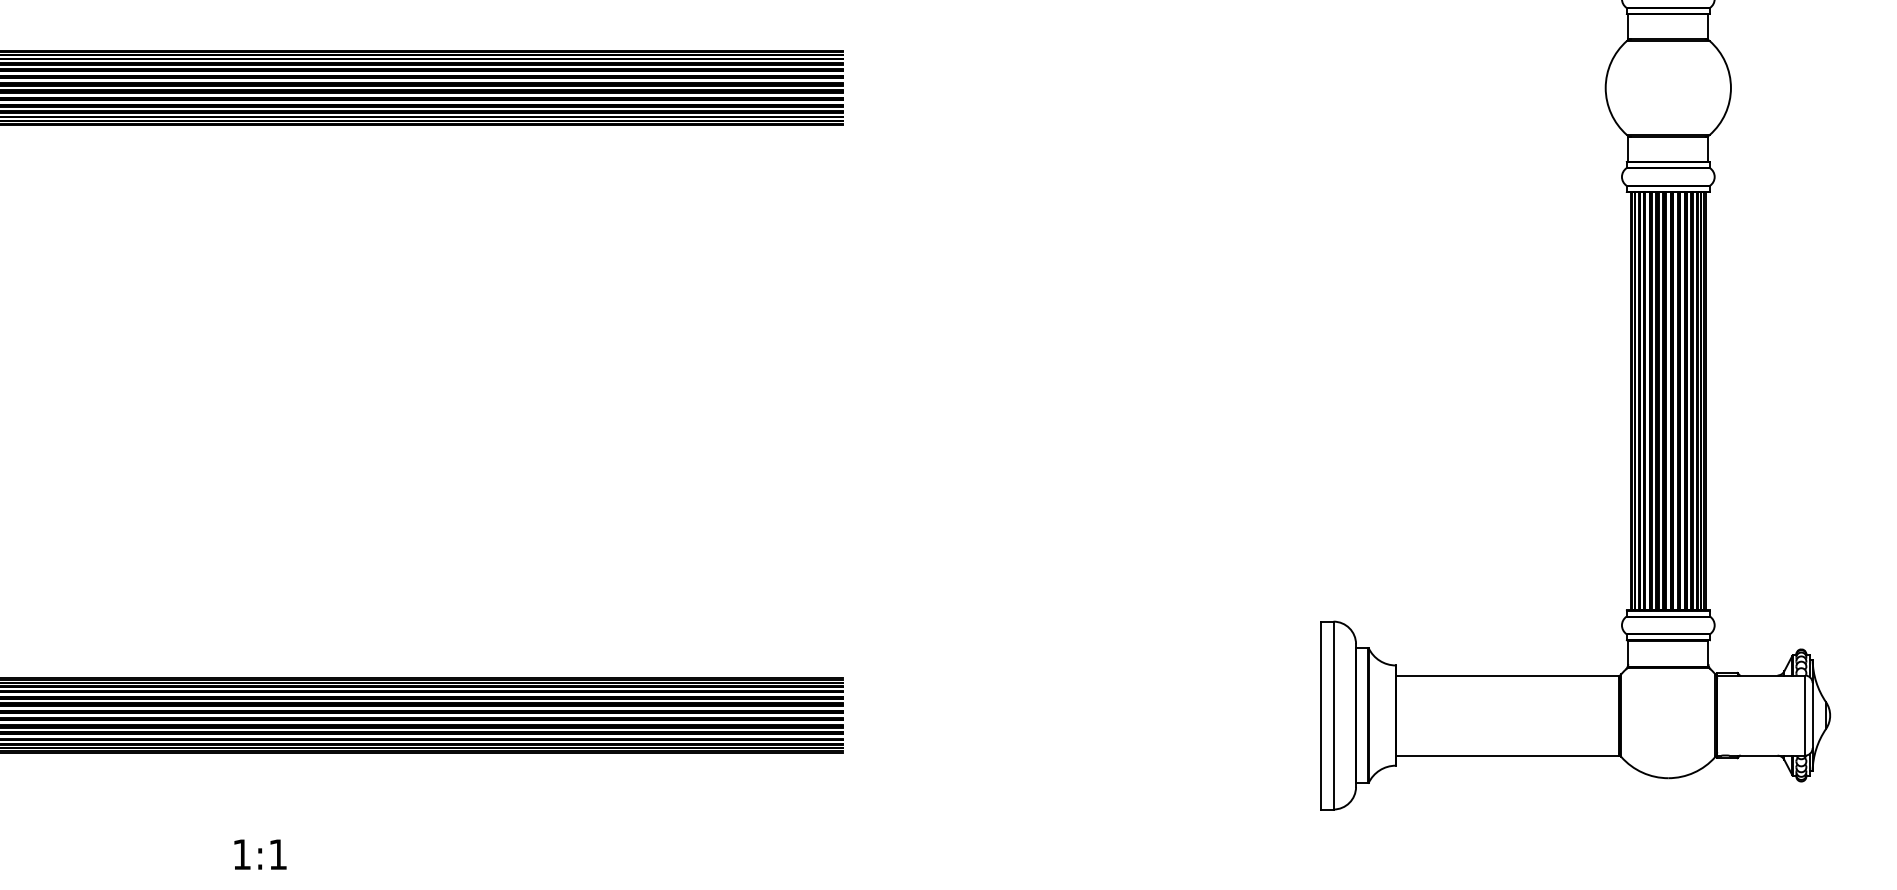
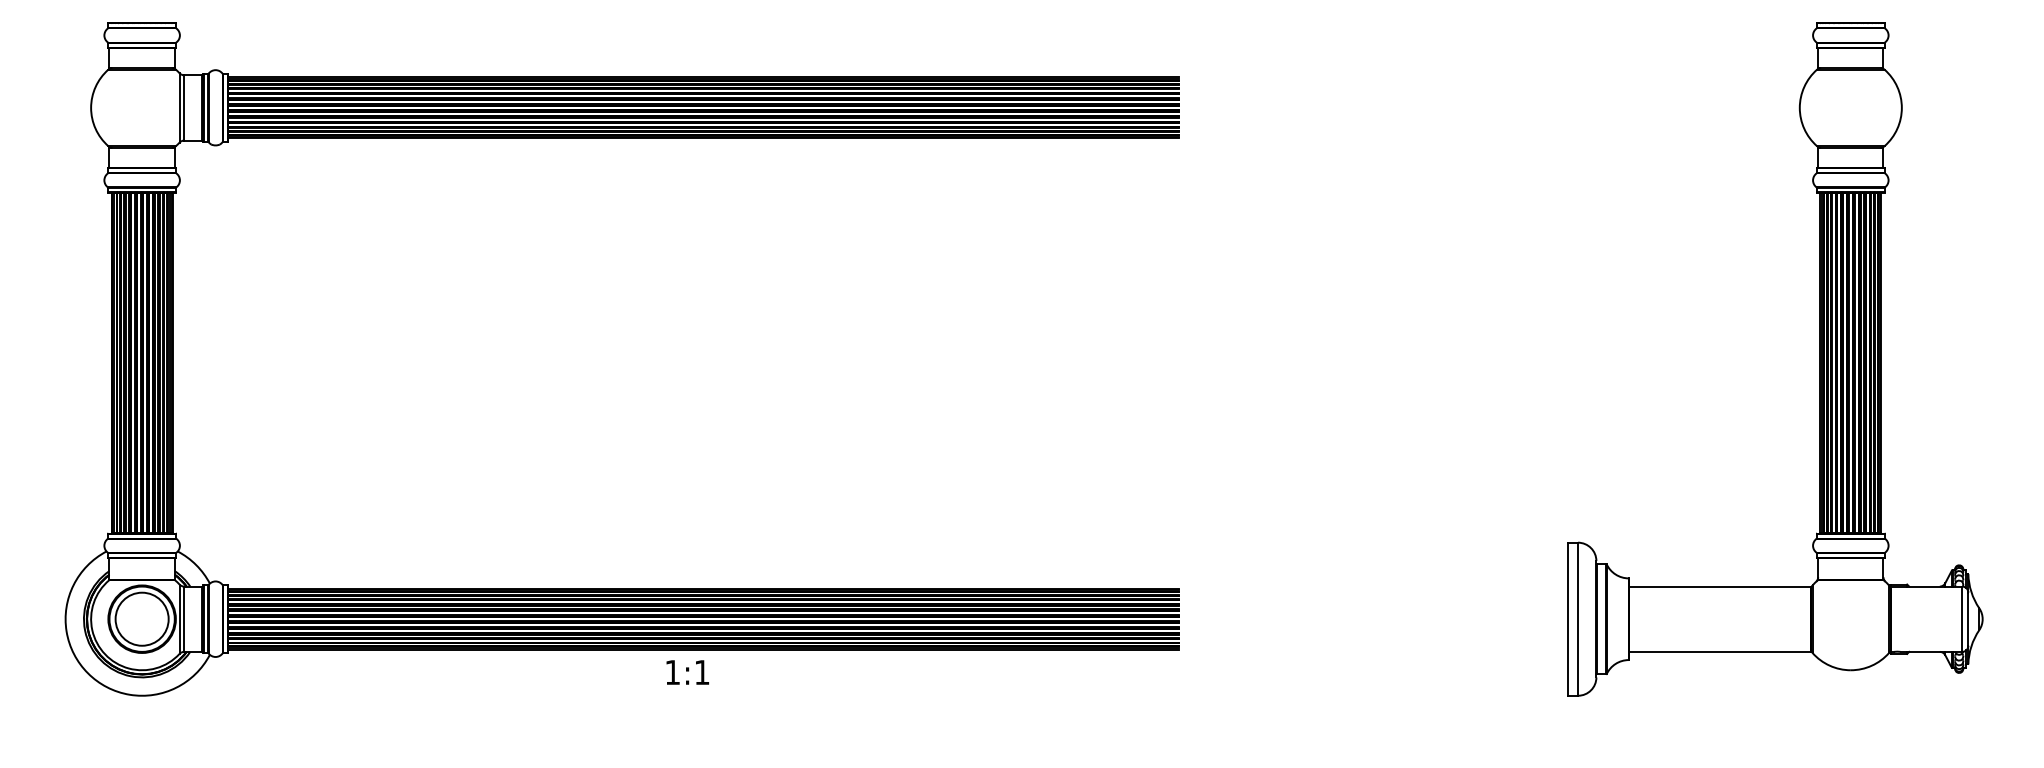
text: (260, 854) -> (687, 672), moved

